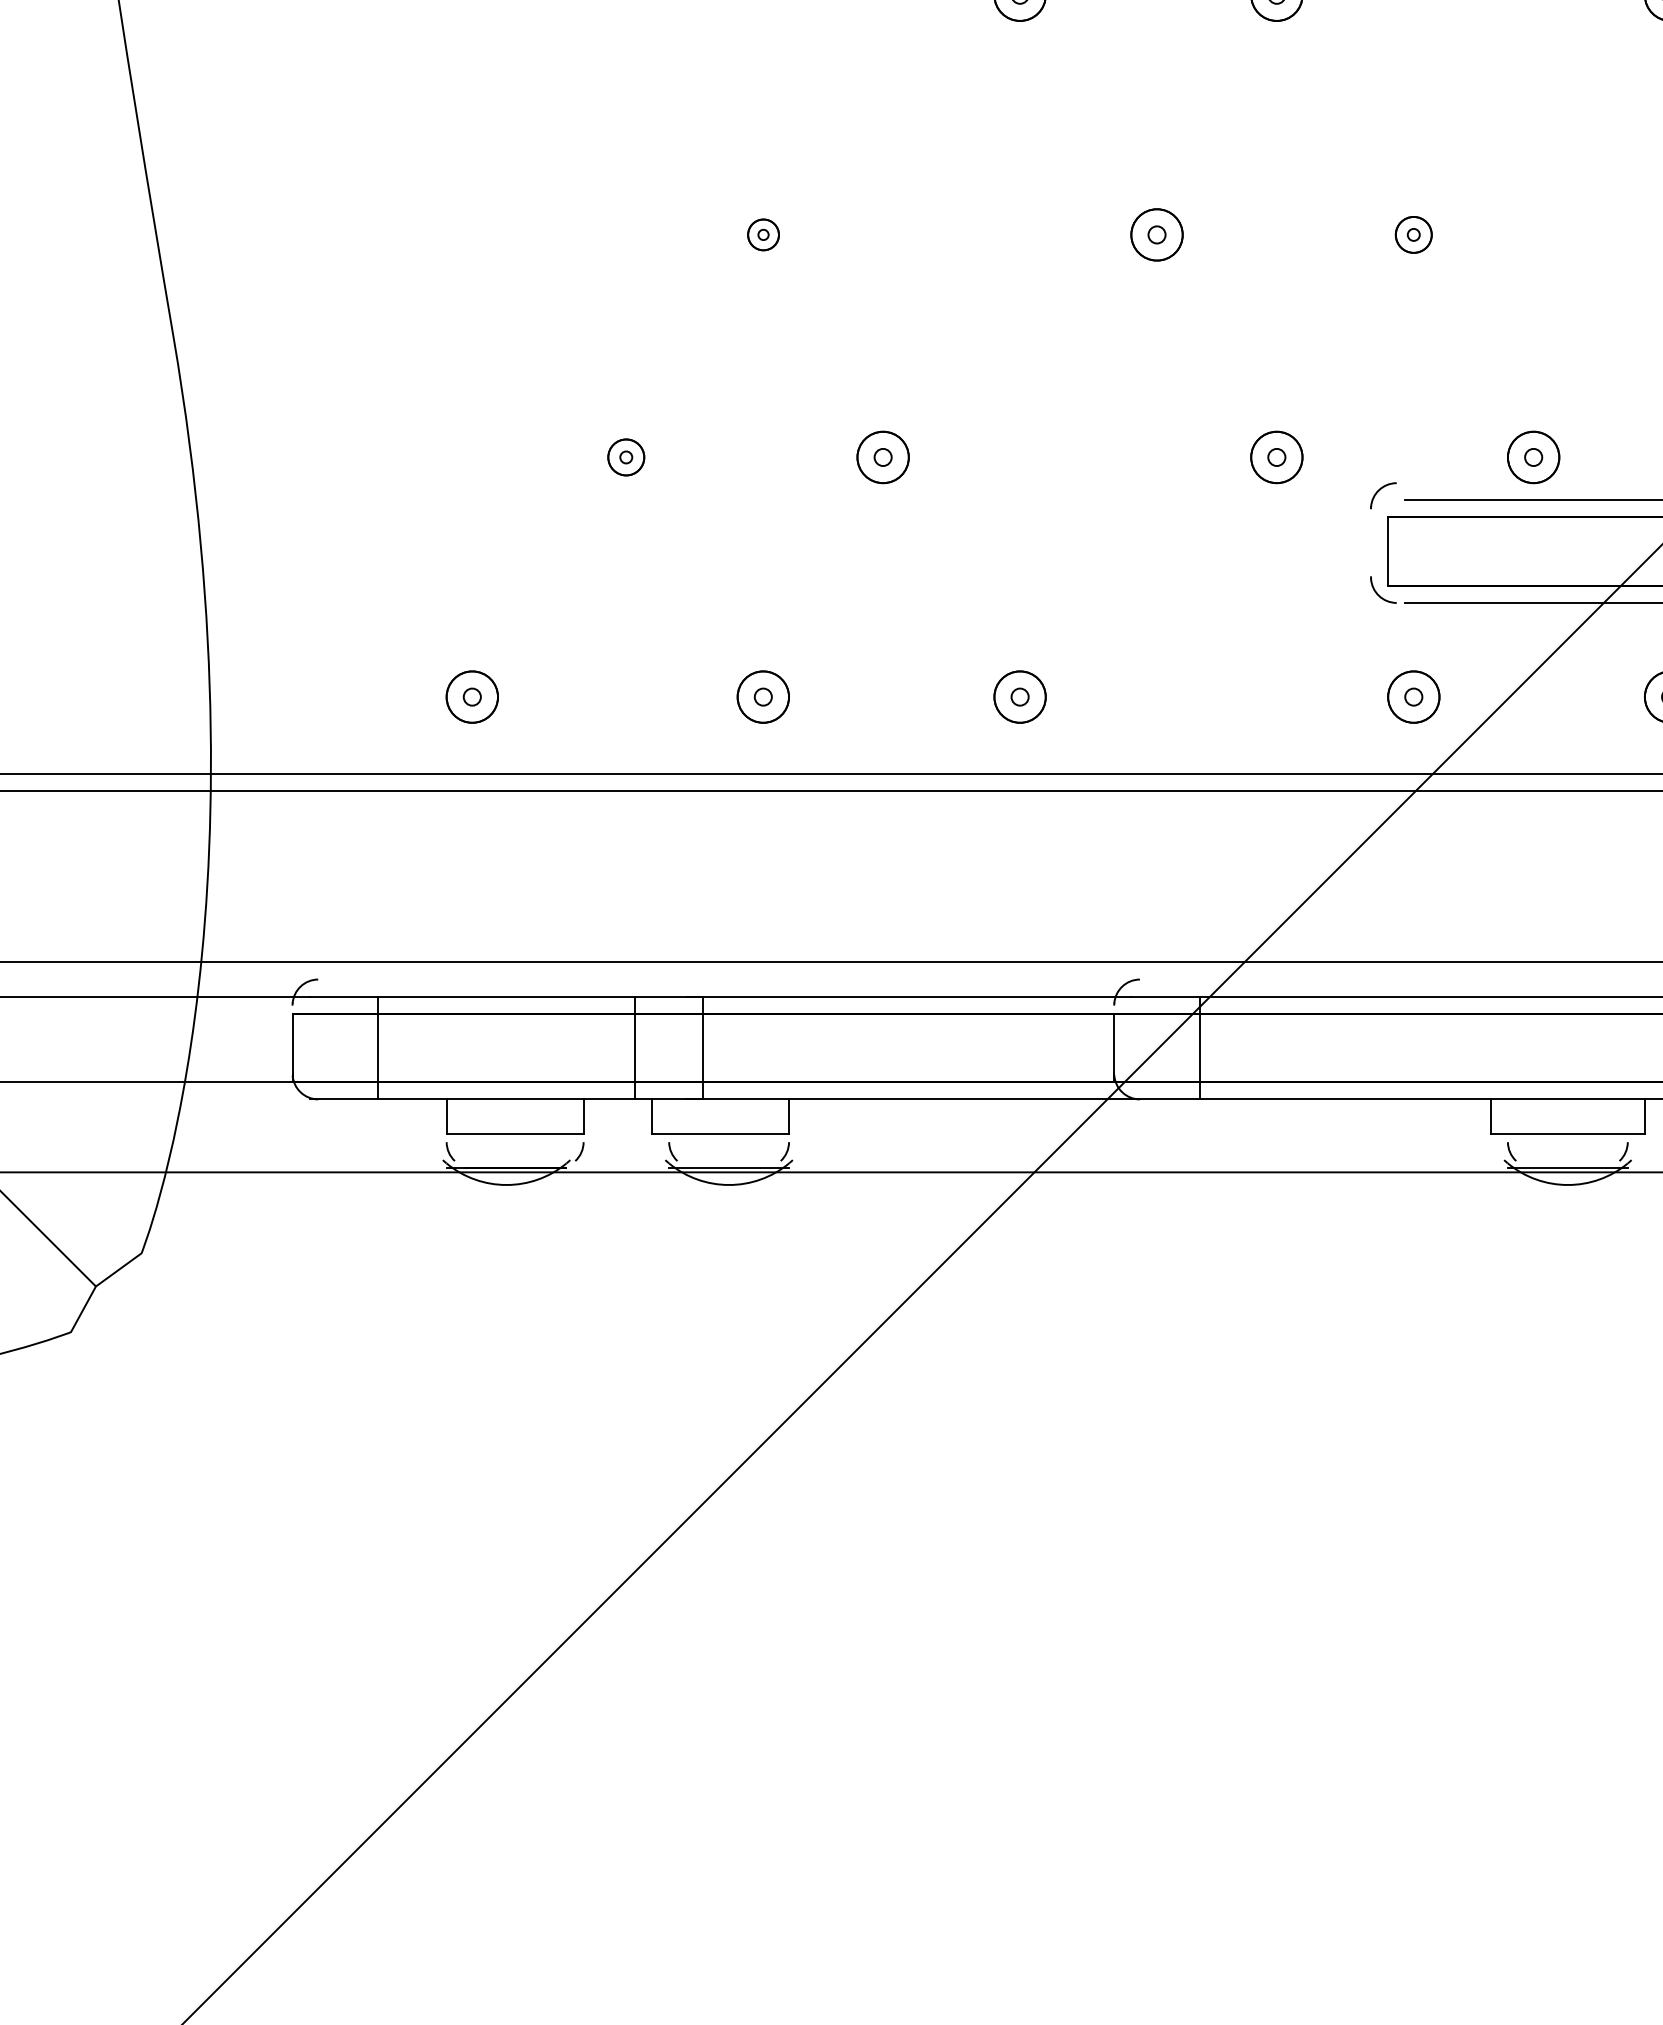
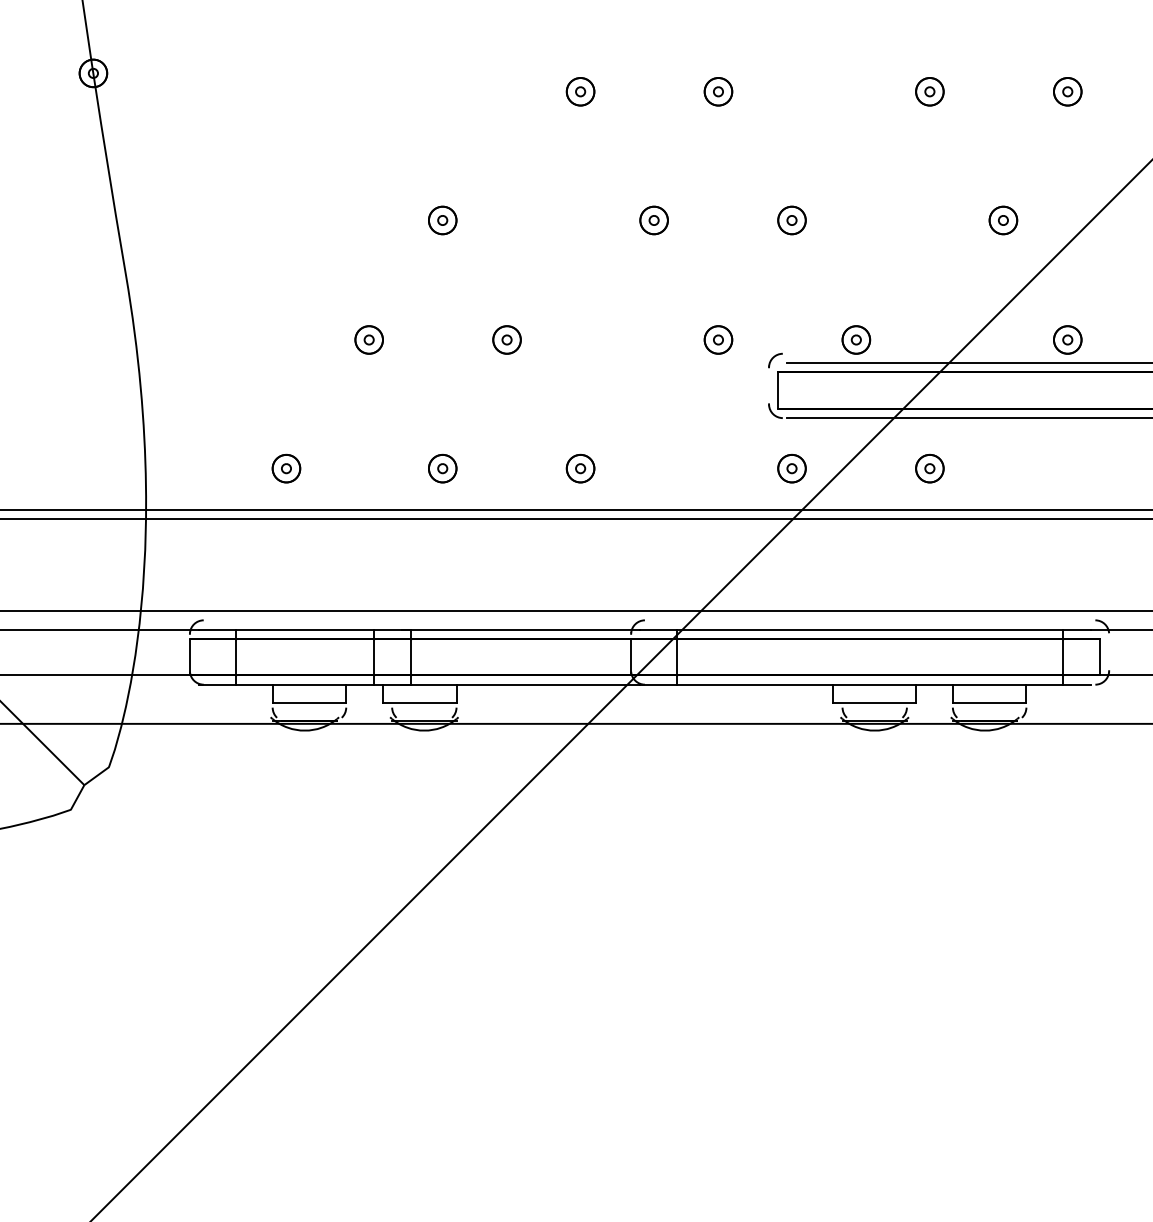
part: (762, 234) -> (442, 220), size x1.67
part: (1412, 234) -> (791, 220), size x1.43
part: (625, 456) -> (368, 339), size x1.43

